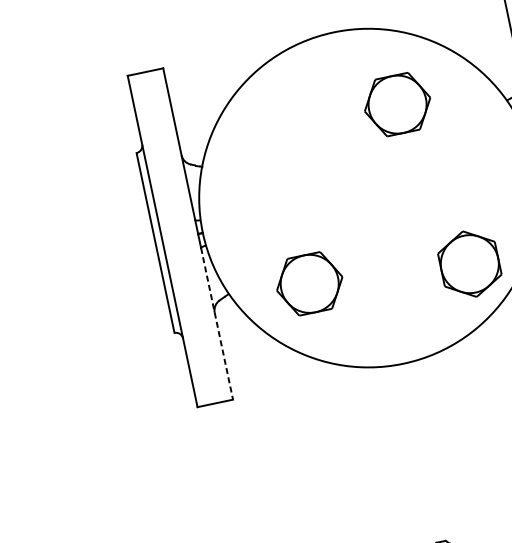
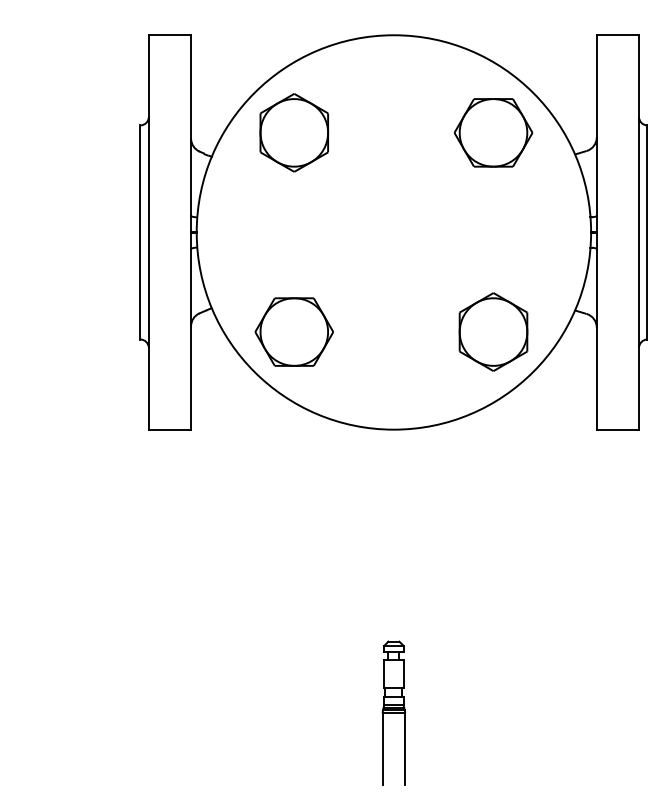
part: (397, 104) -> (493, 132), moved
part: (267, 131) -> (294, 132), added
part: (308, 283) -> (293, 331), moved
line: (217, 323) -> (191, 339), dashed -> solid

